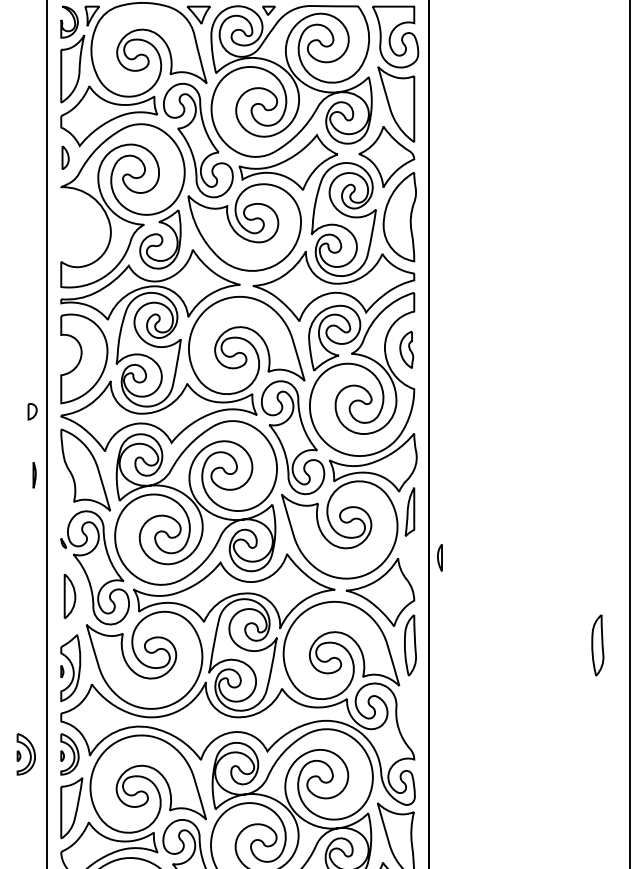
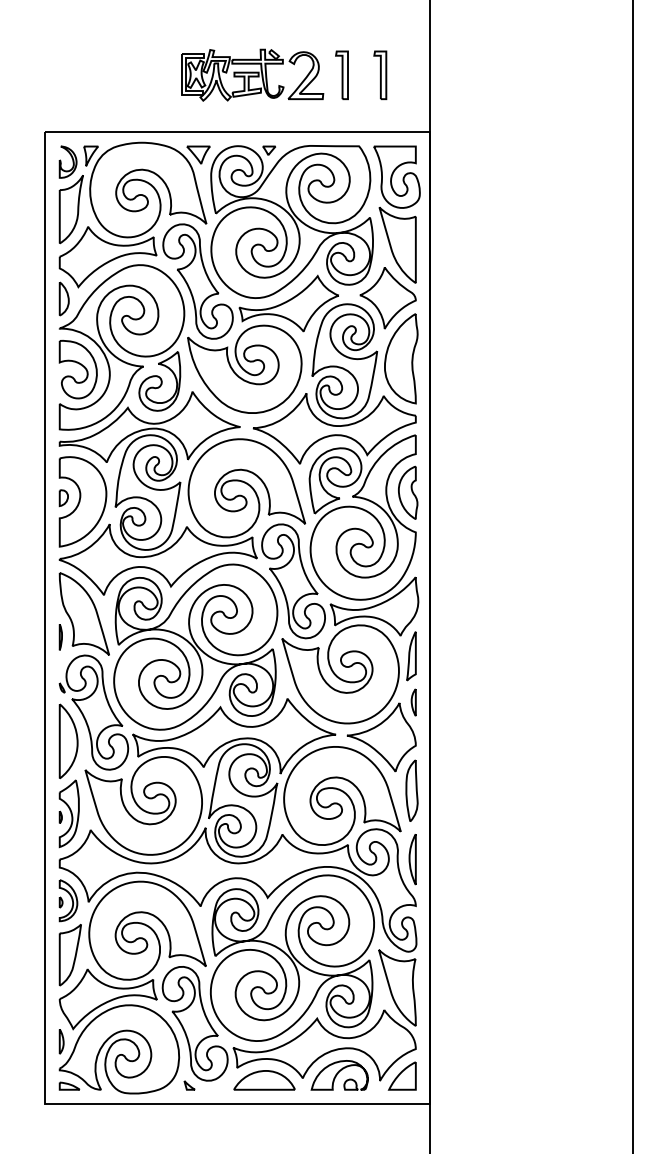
part: (64, 157) -> (63, 298), size x1.43
part: (78, 227) -> (77, 369), added
part: (406, 349) -> (408, 492), size x1.43
part: (32, 412) -> (63, 498), moved
line: (34, 475) -> (60, 637), moved
part: (439, 557) -> (413, 702), moved
part: (69, 596) -> (68, 741), size x1.67
part: (597, 645) -> (600, 790), removed
part: (410, 713) -> (412, 859), added
part: (26, 754) -> (24, 900), removed

